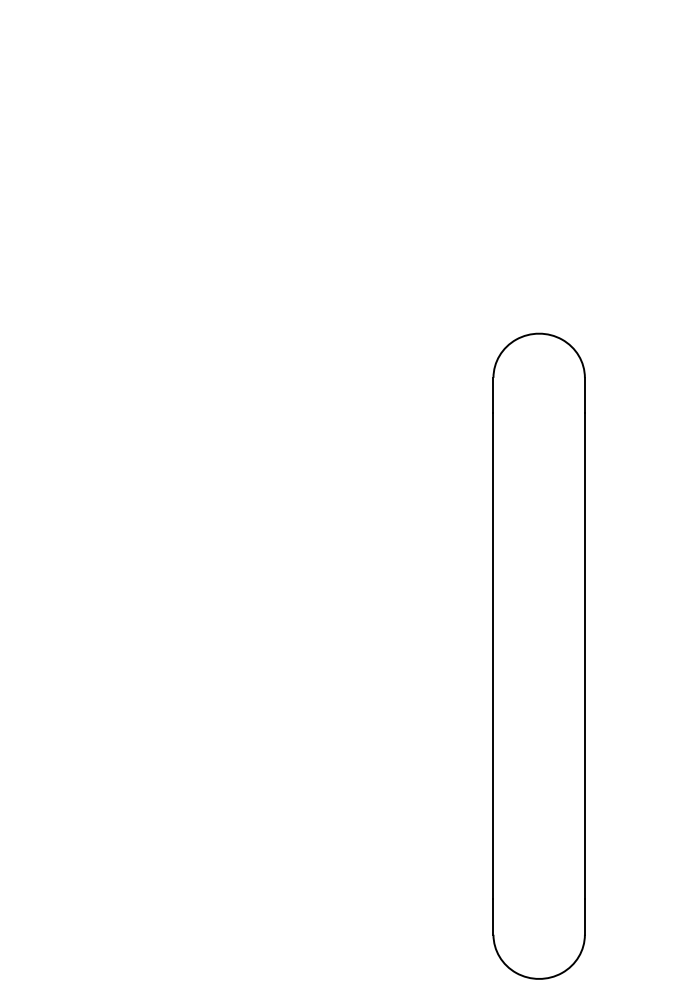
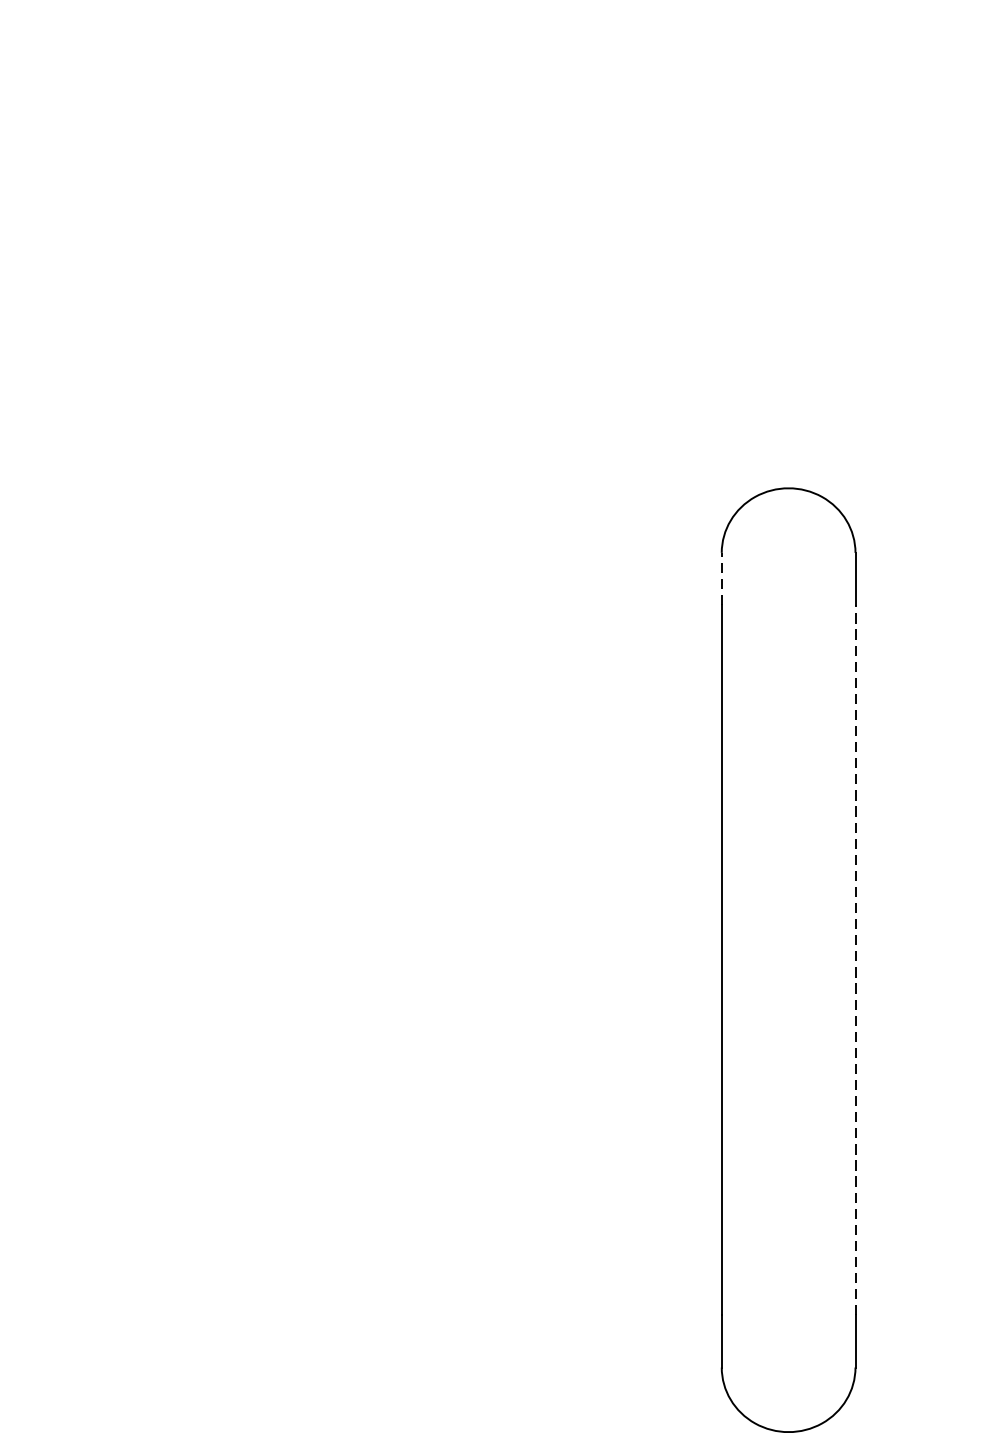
line: (493, 395) -> (721, 578), solid -> dashed
line: (584, 656) -> (854, 960), solid -> dashed

